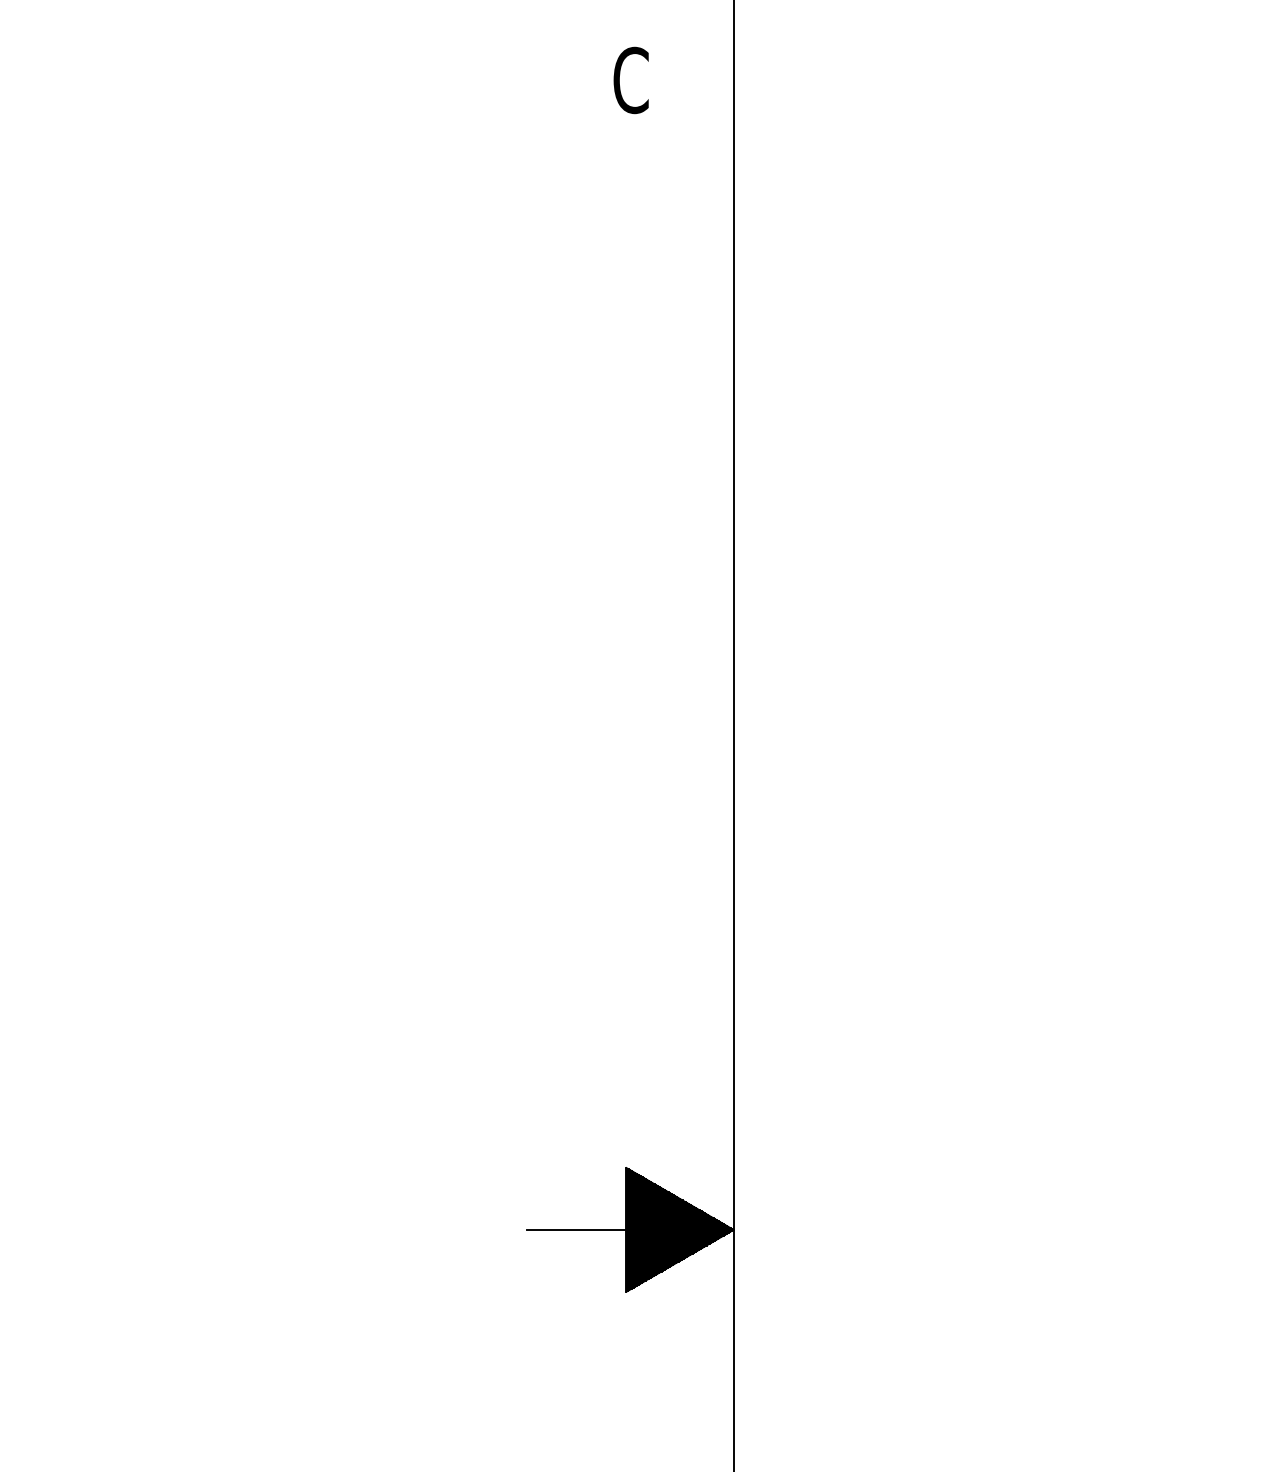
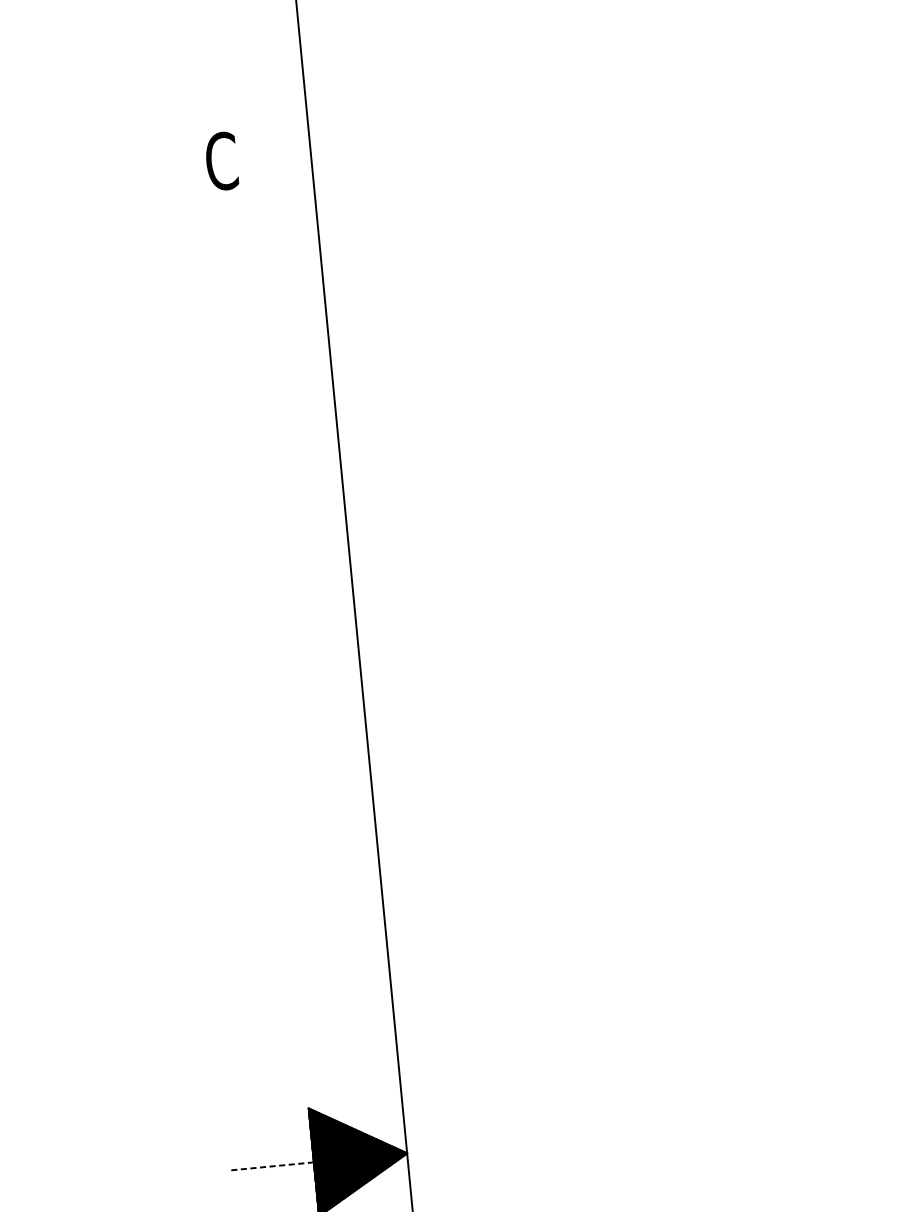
line: (576, 1229) -> (270, 1166), solid -> dashed

